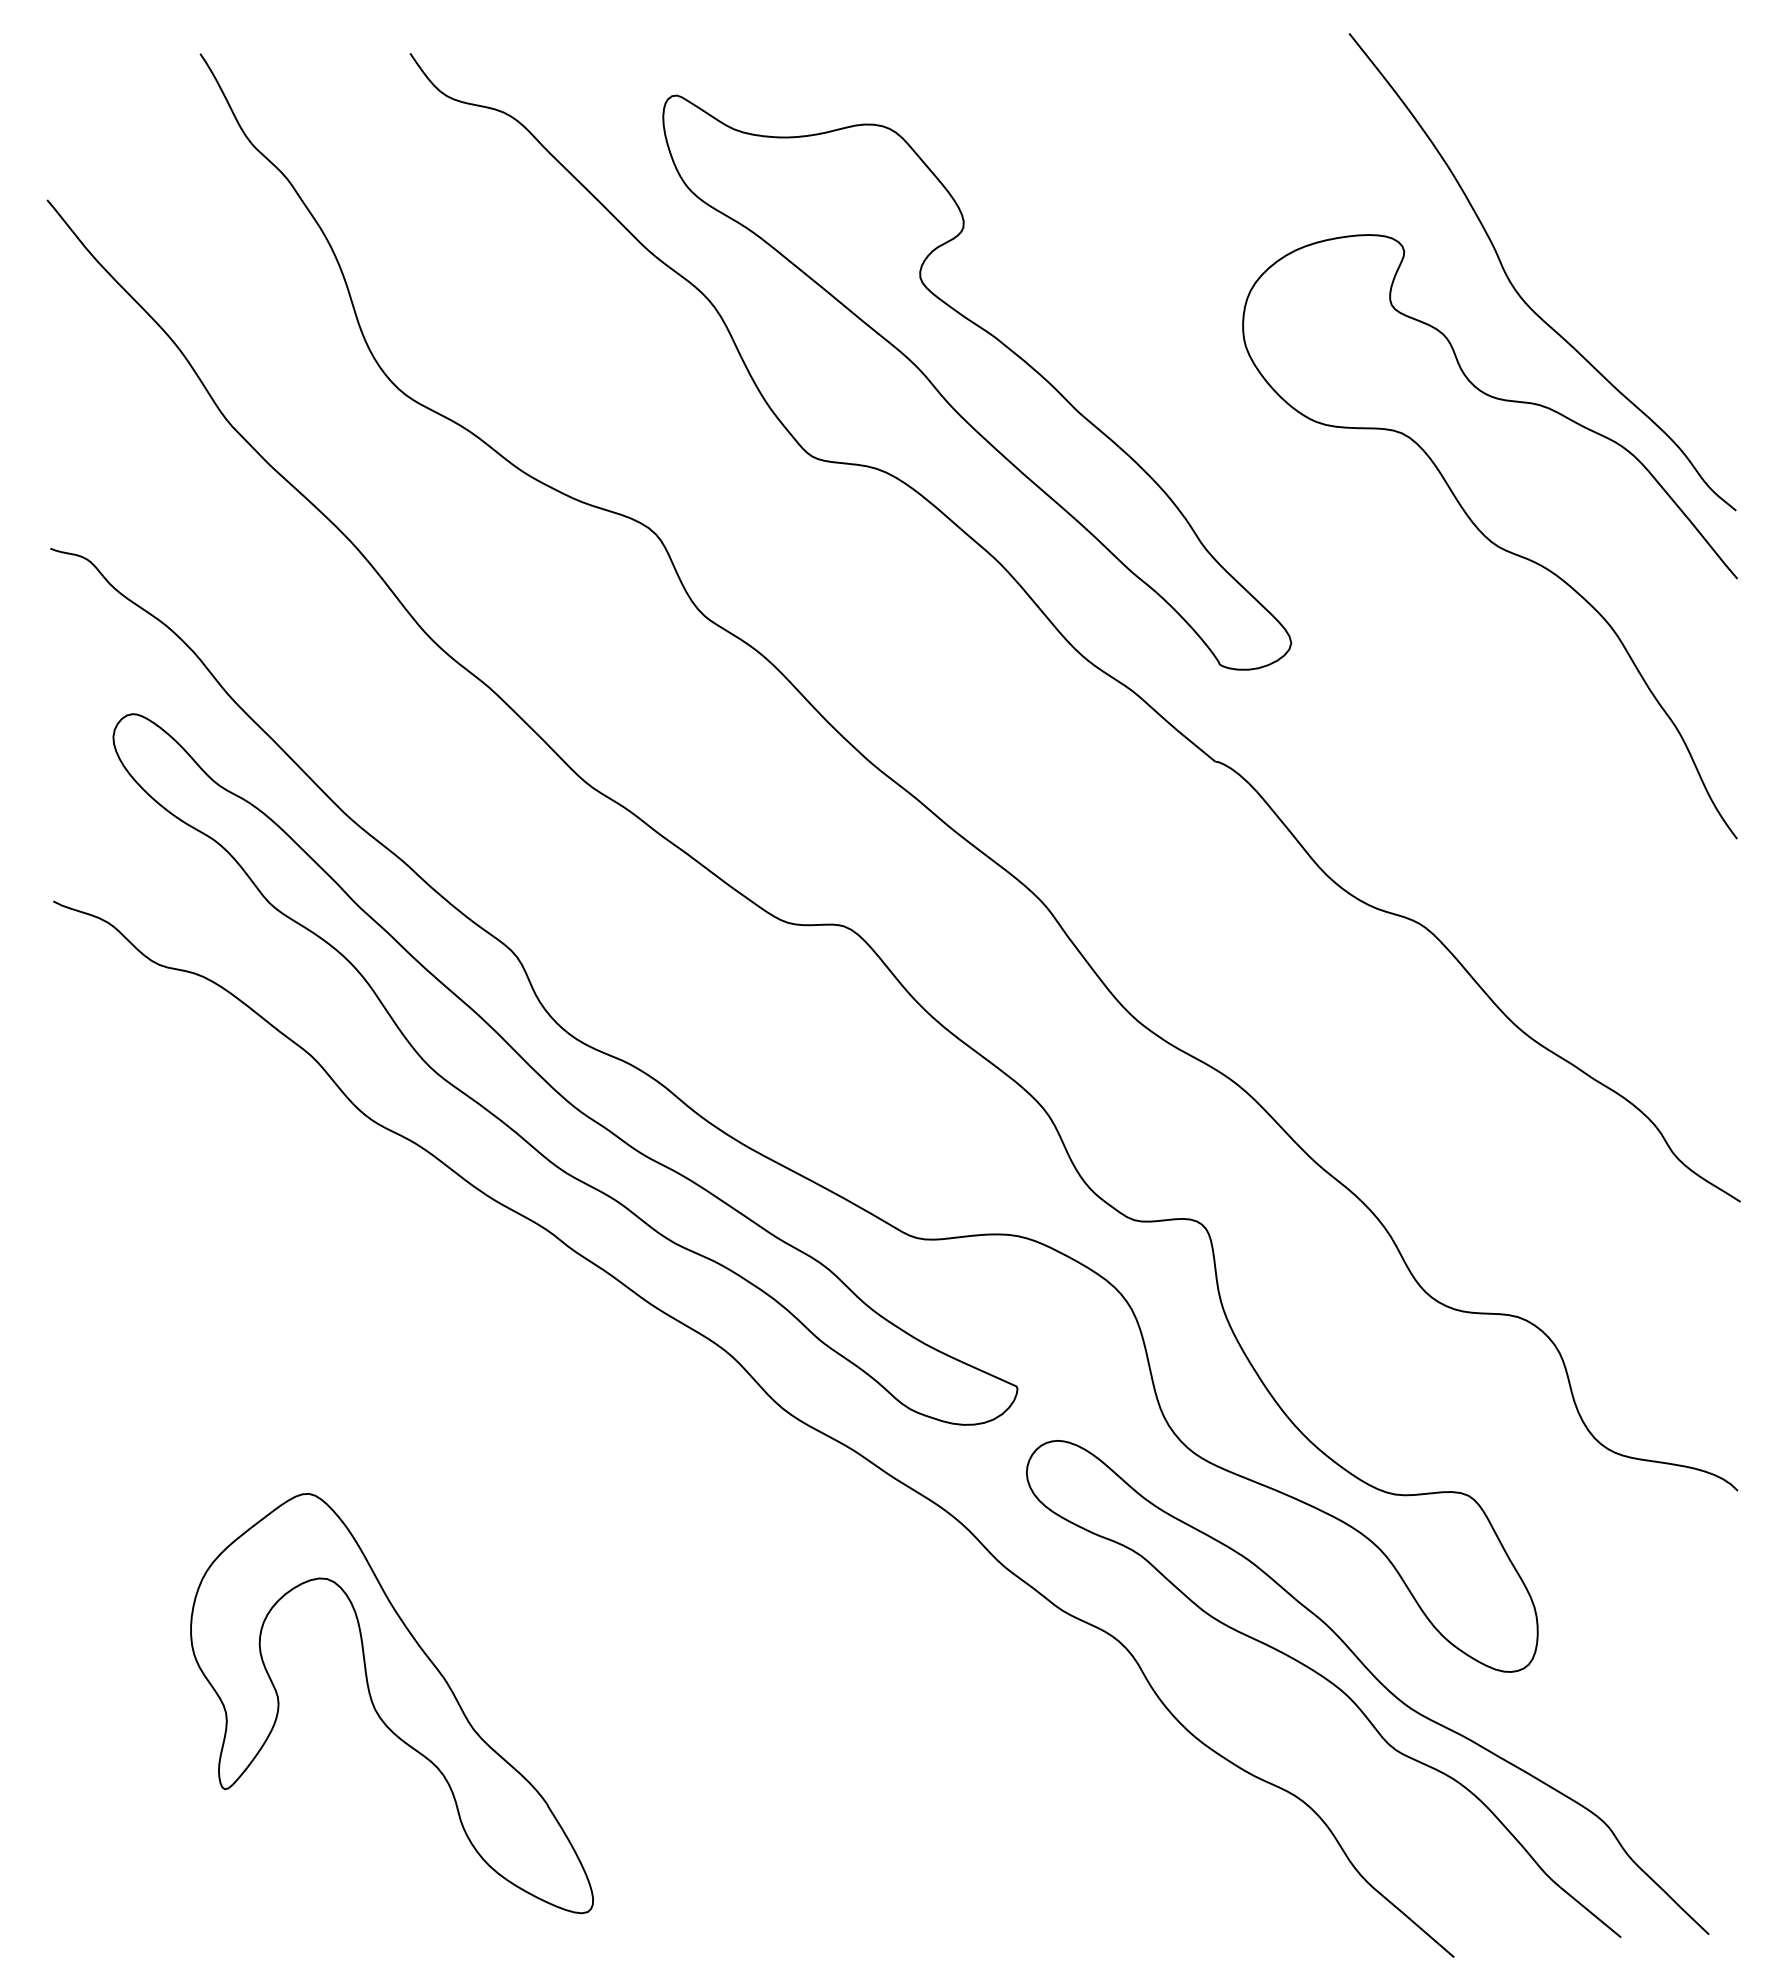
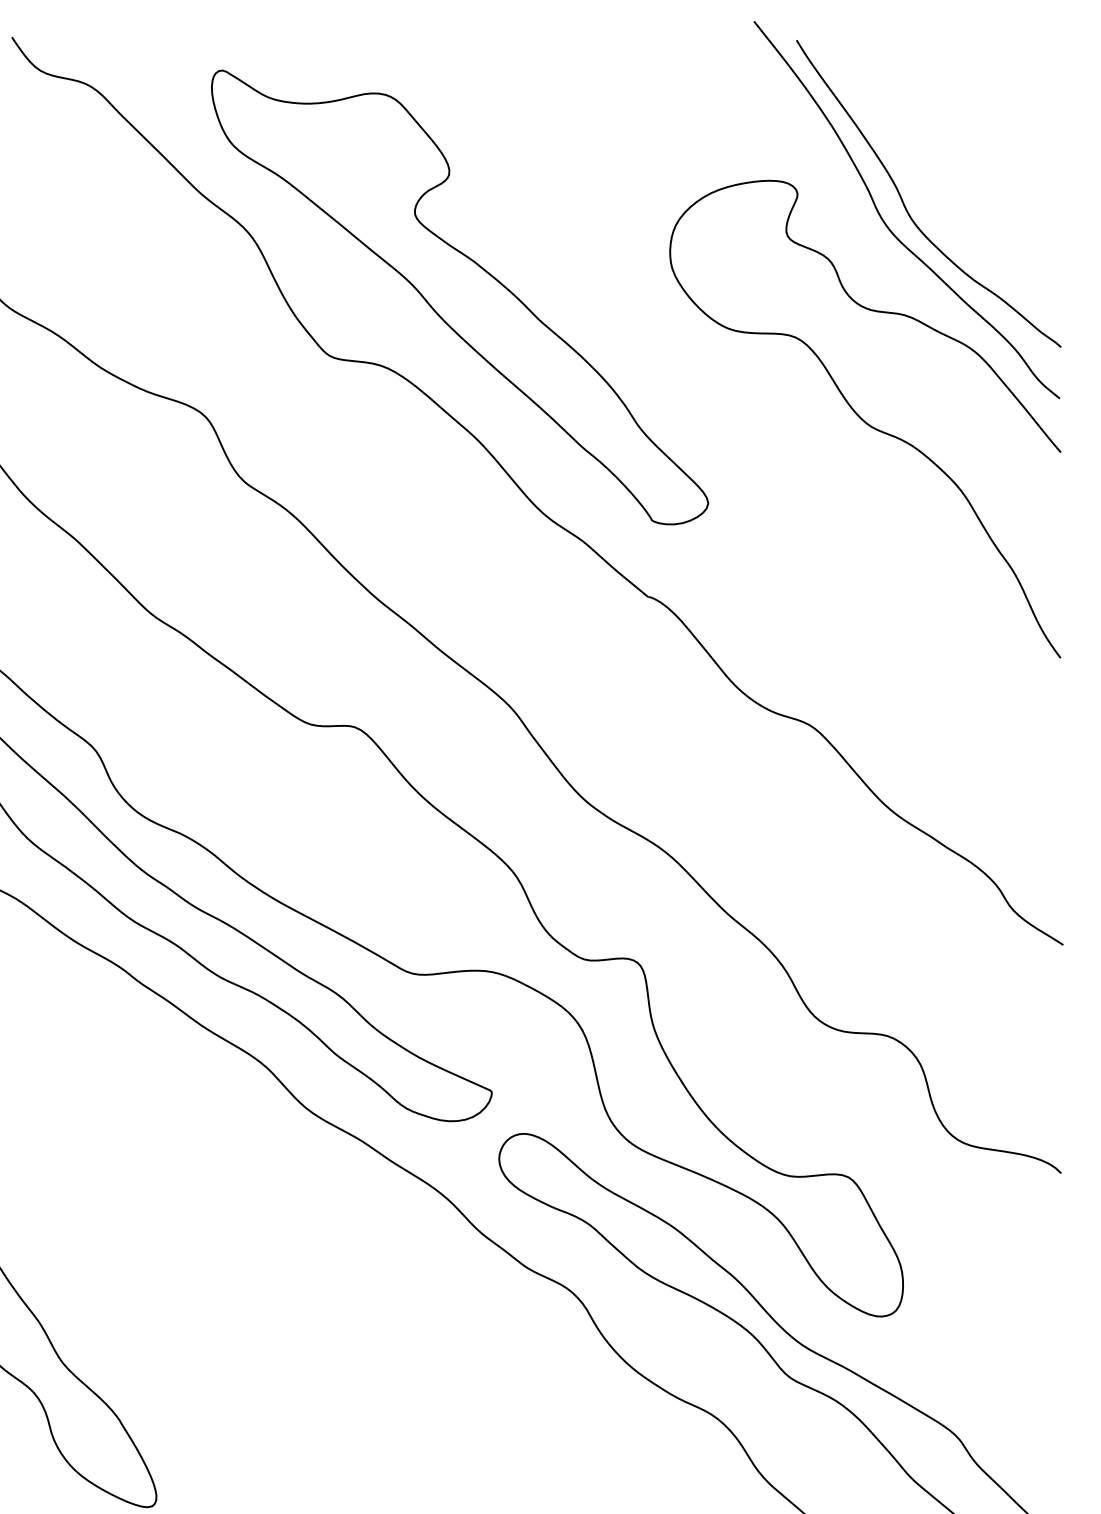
curve: (1539, 263) -> (904, 203), added

